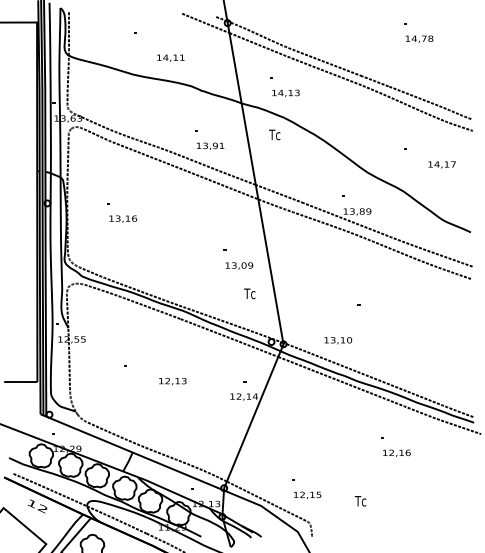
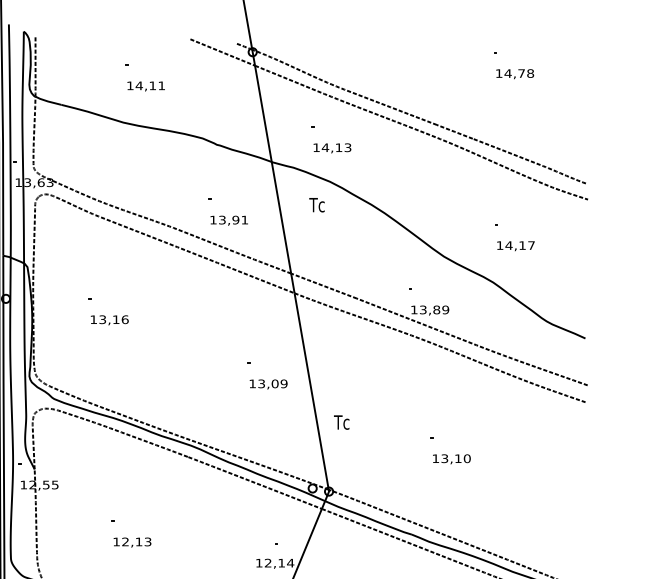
text: (170, 57) -> (145, 85), moved
text: (441, 164) -> (515, 245), moved
text: (249, 293) -> (341, 422), moved
text: (338, 340) -> (452, 459), moved
text: (172, 381) -> (132, 542), moved

